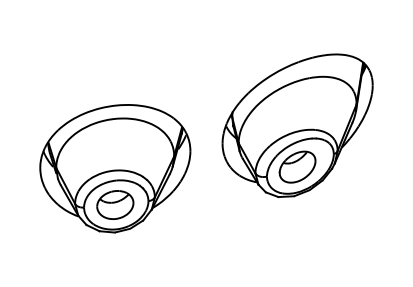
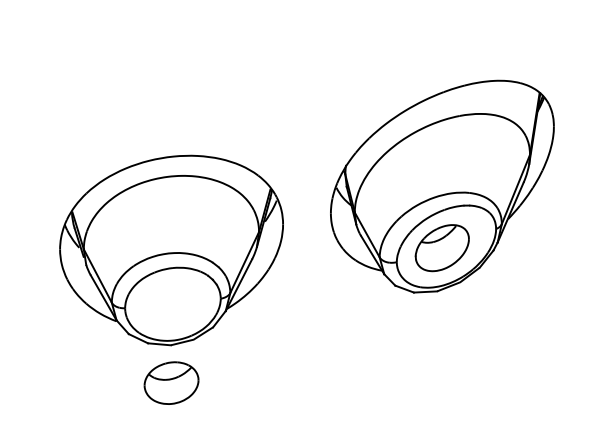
part: (115, 204) -> (171, 382), moved

